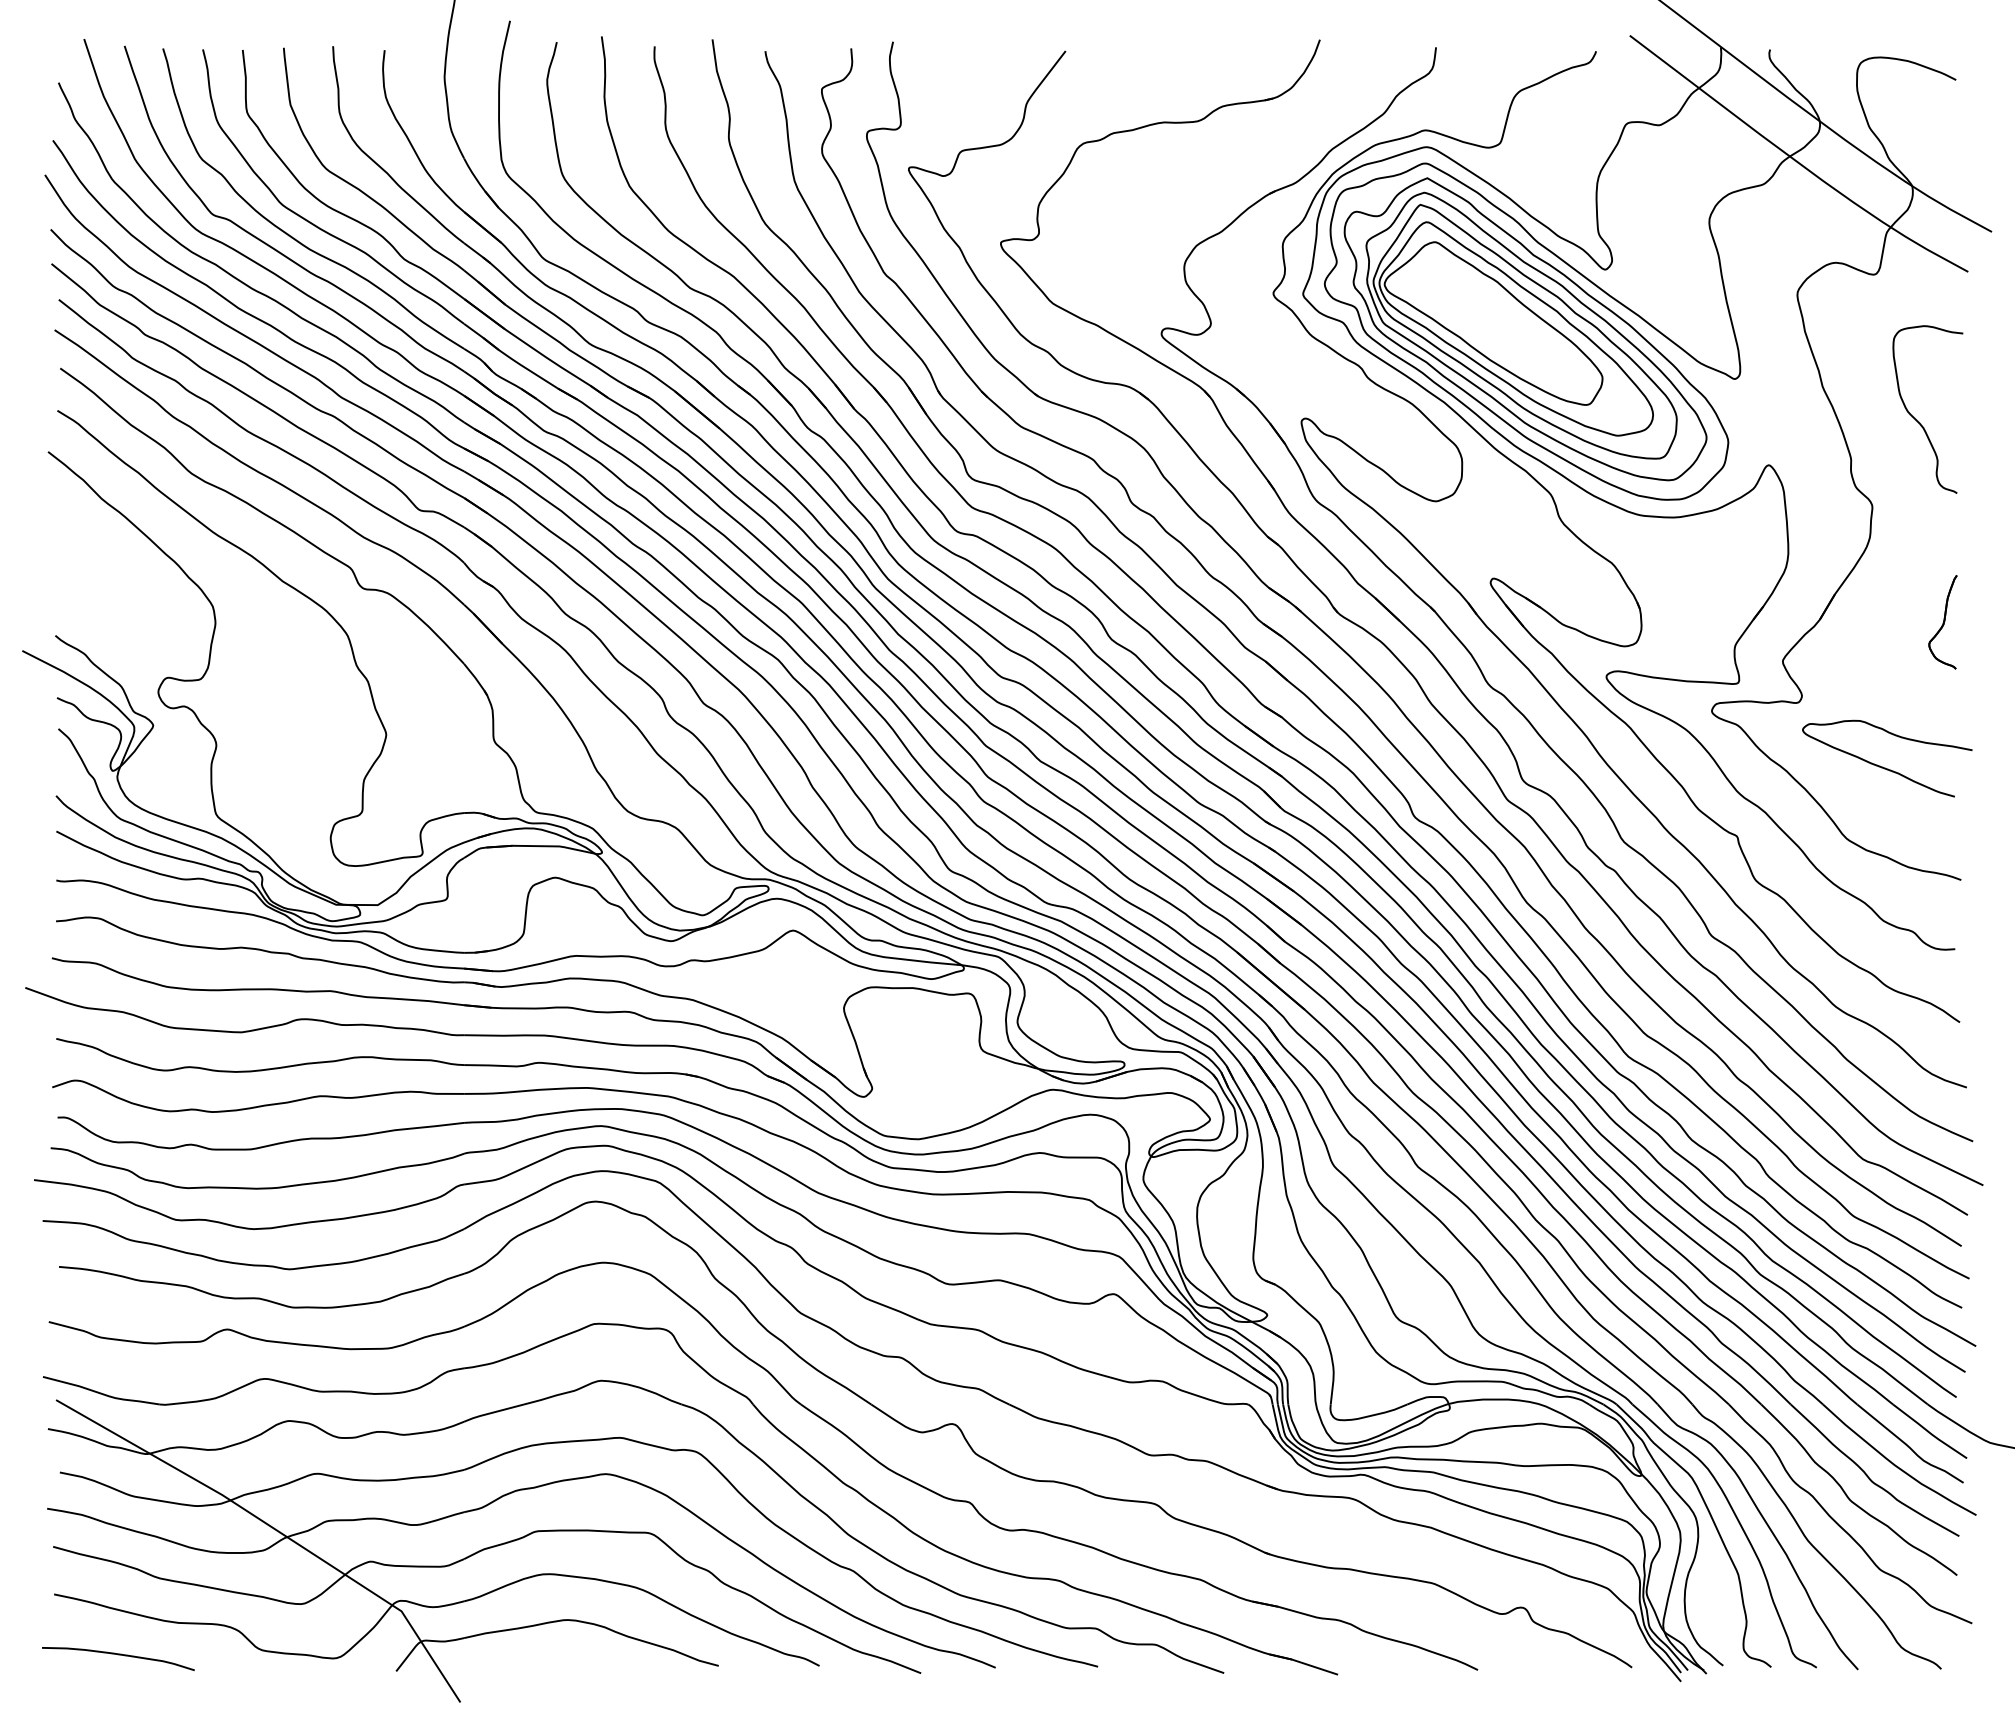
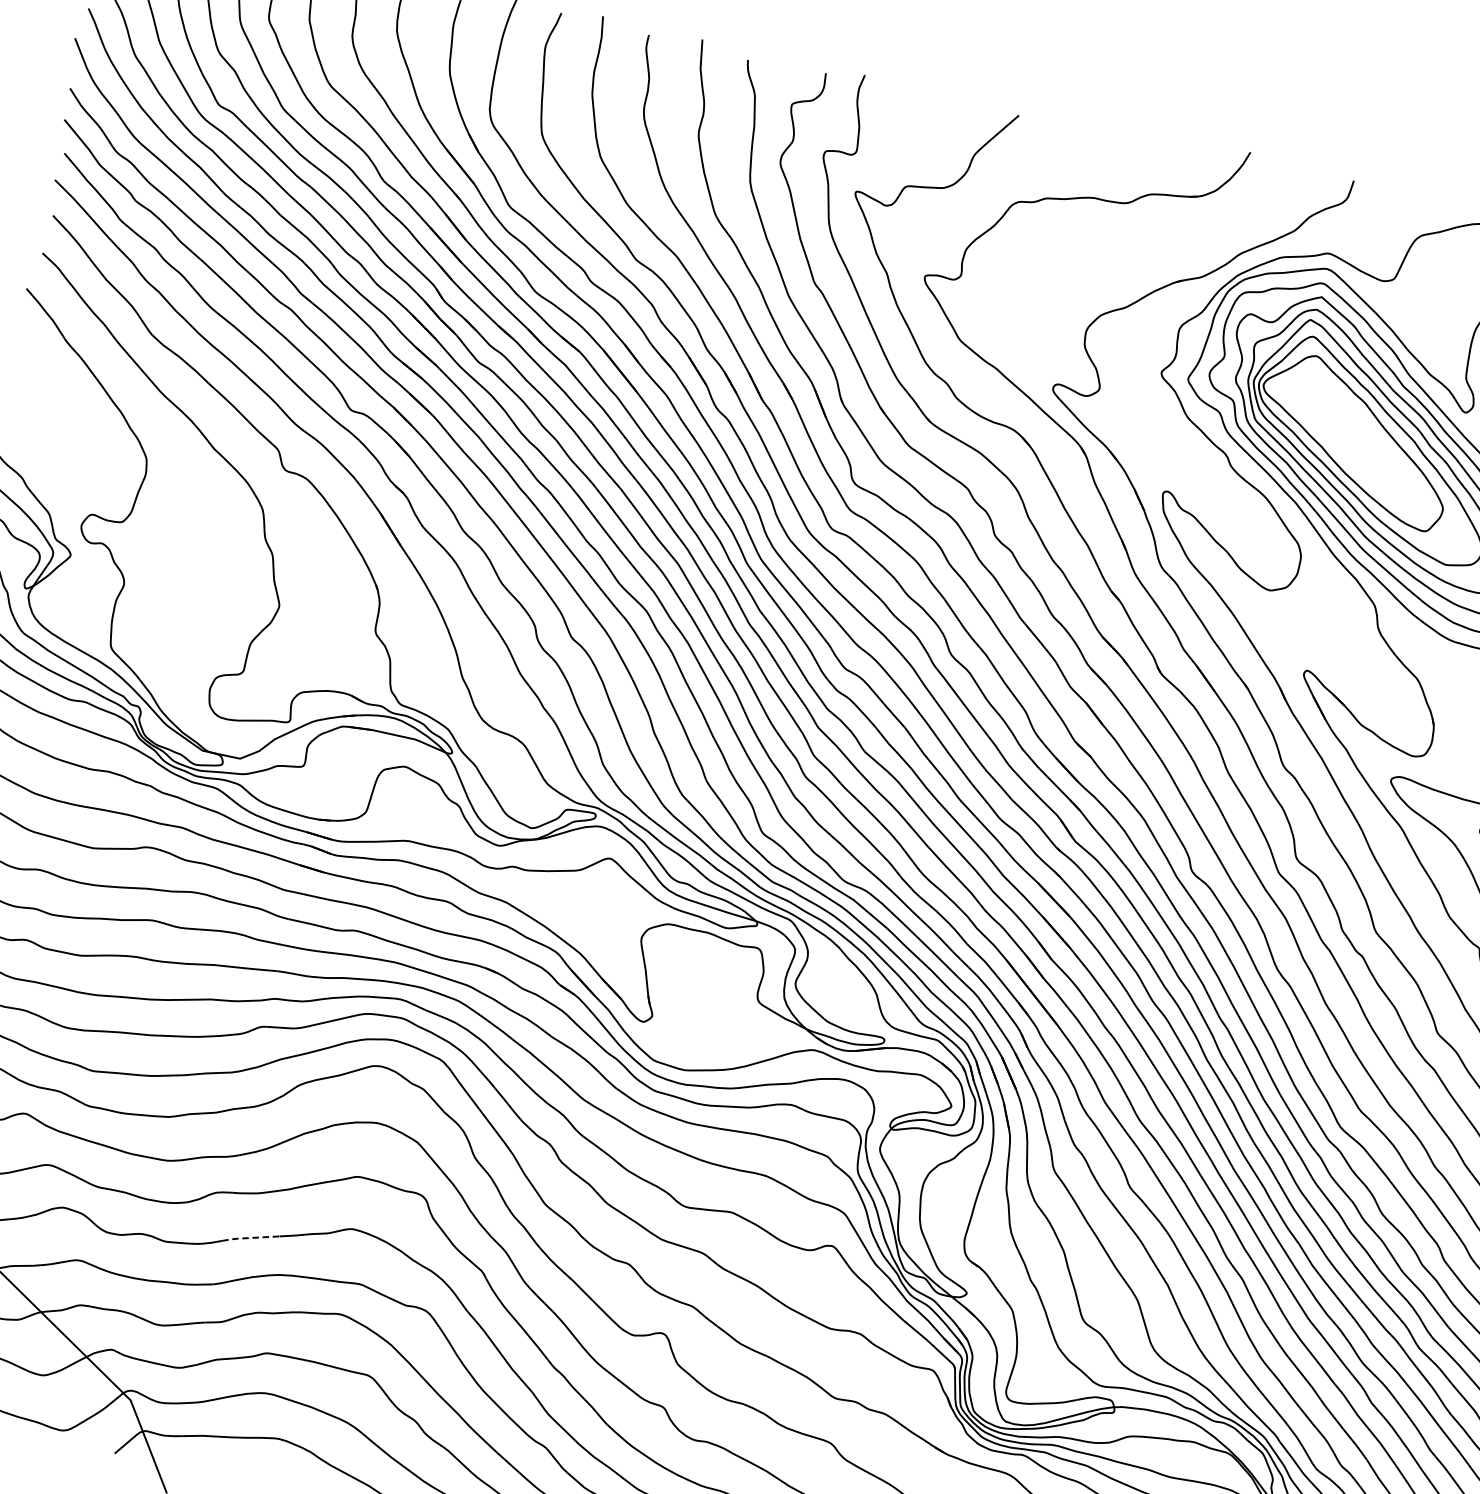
line: (492, 1412) -> (249, 1237), solid -> dashed

